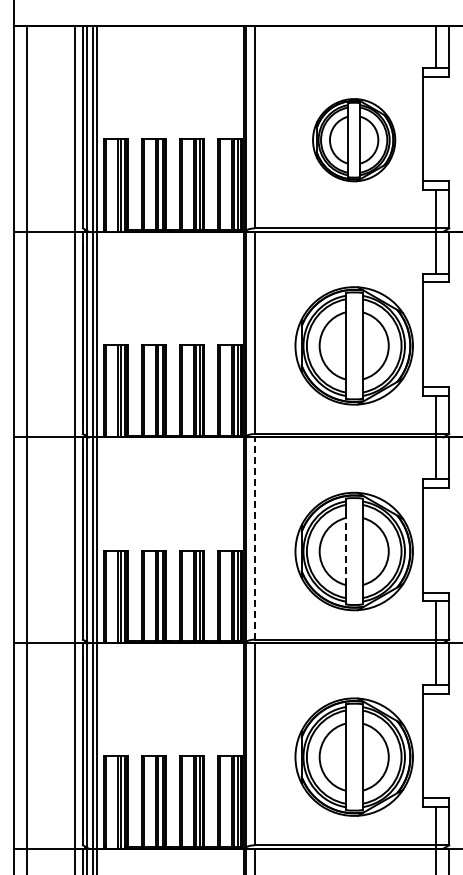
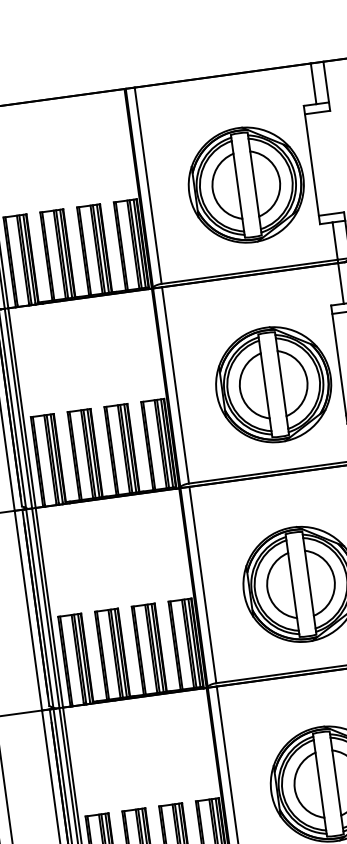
part: (353, 139) -> (245, 184), size x1.43
line: (254, 538) -> (202, 585), dashed -> solid
line: (345, 551) -> (292, 585), dashed -> solid

